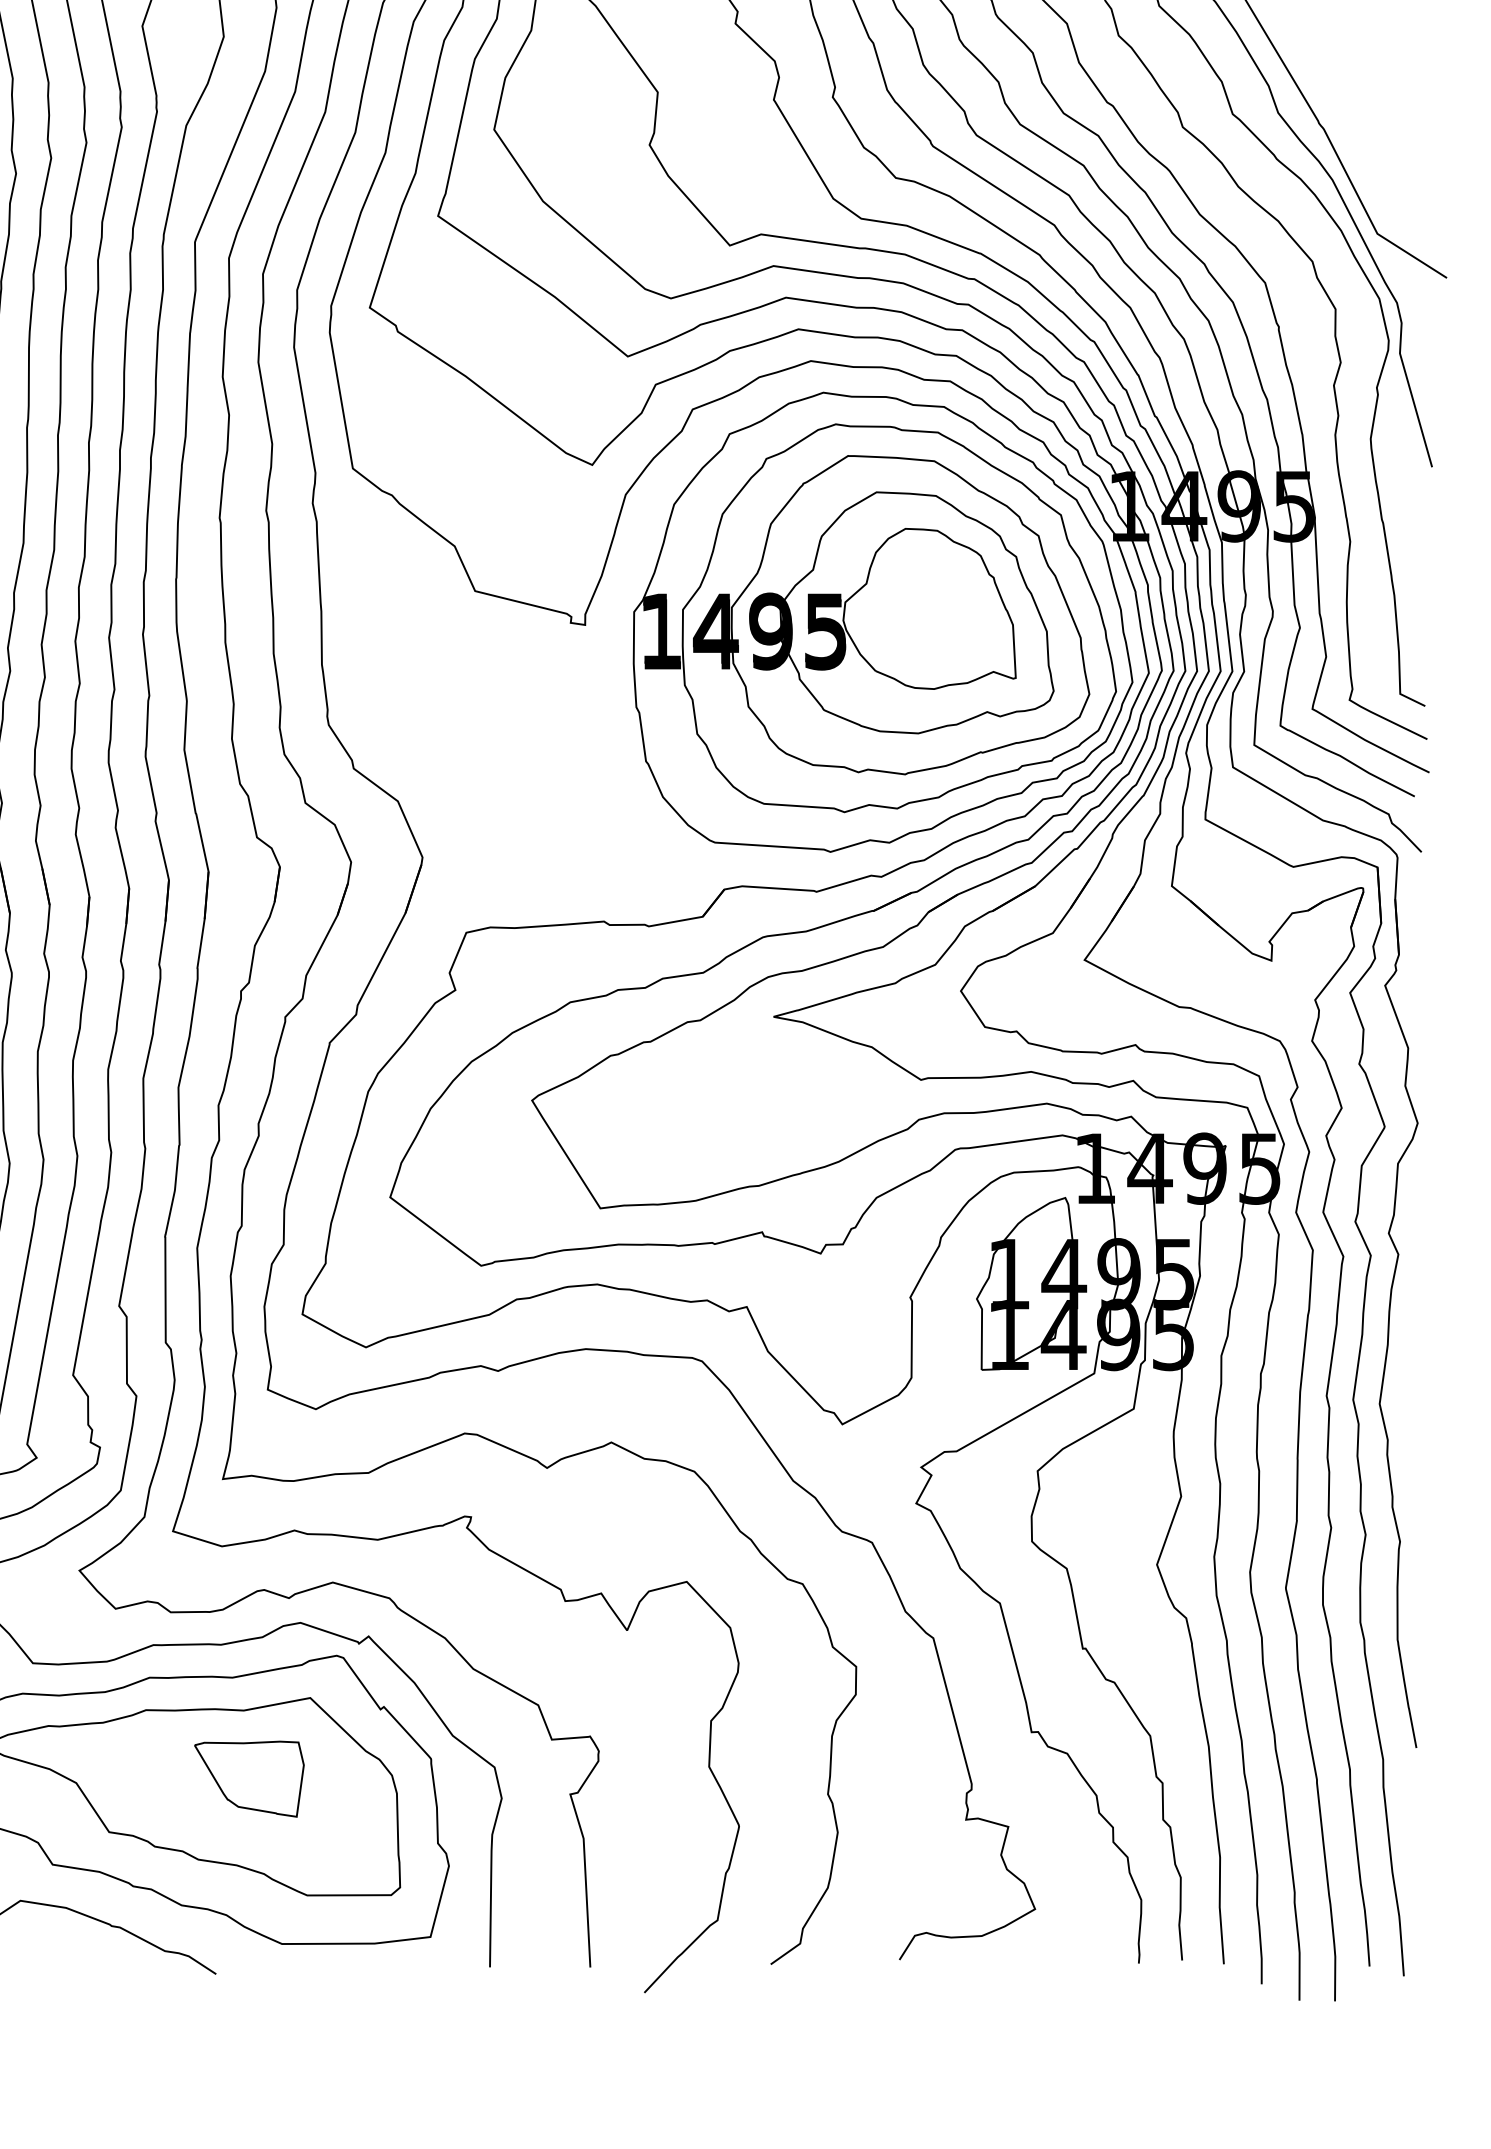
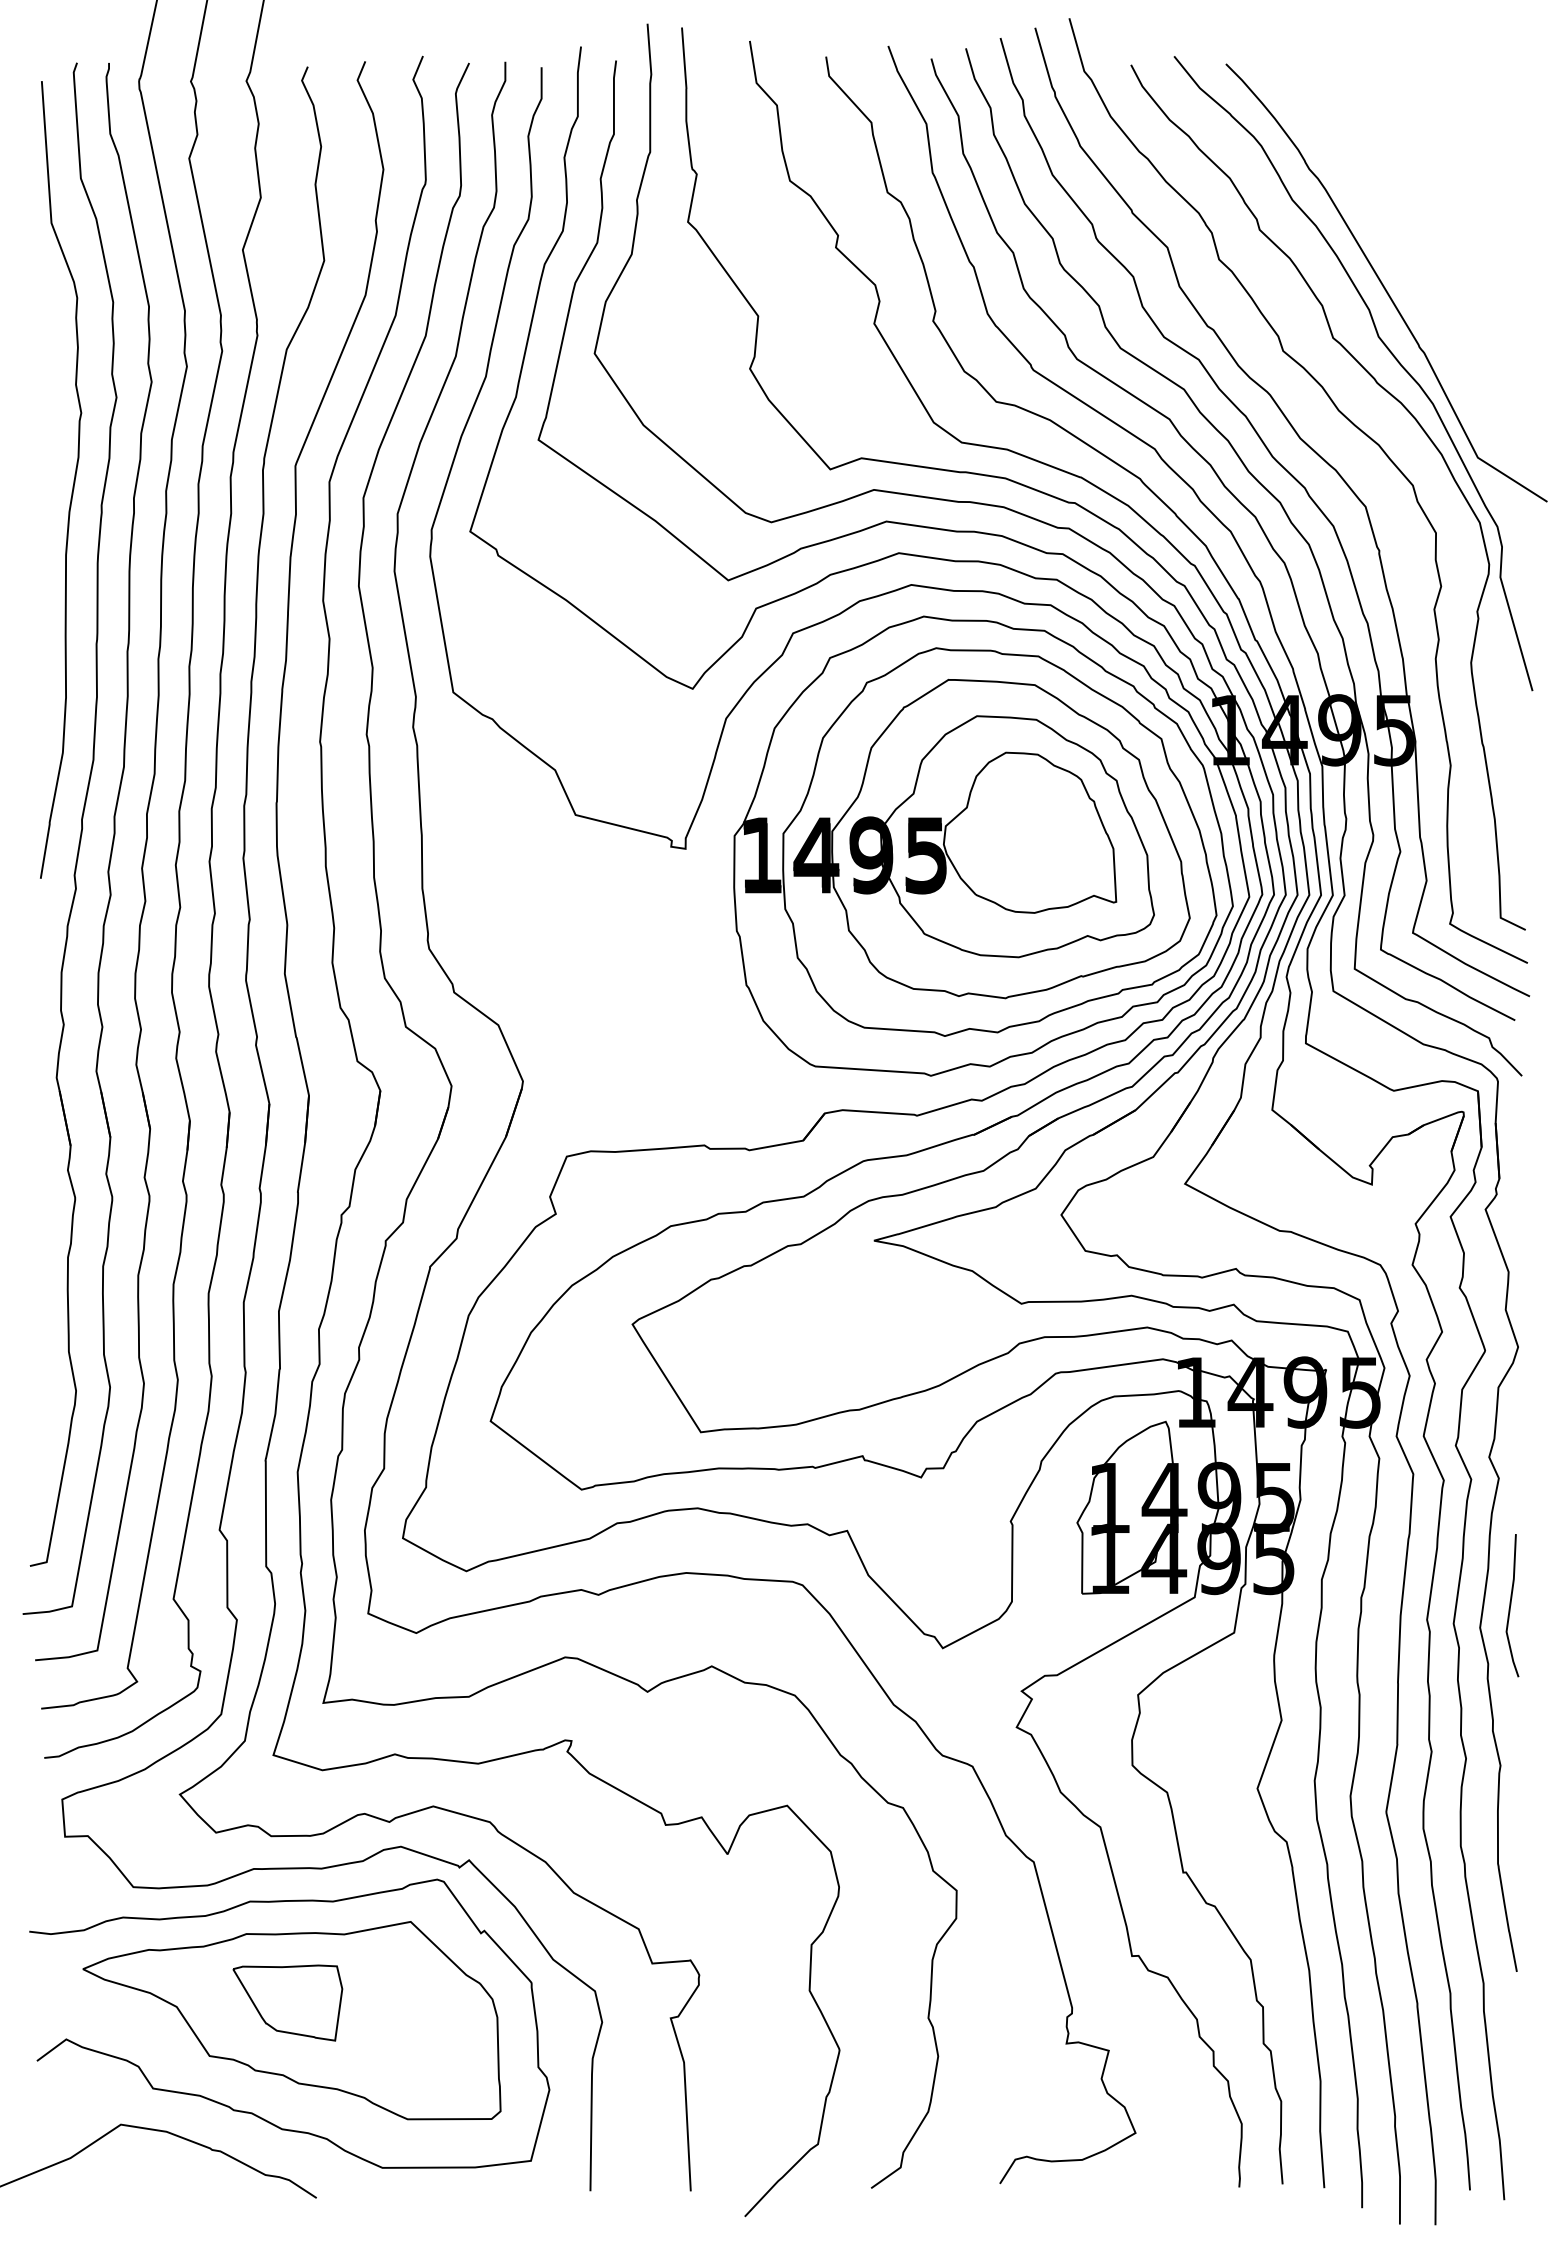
curve: (1411, 1381) -> (1511, 1605), added
part: (249, 1778) -> (287, 2002), moved

